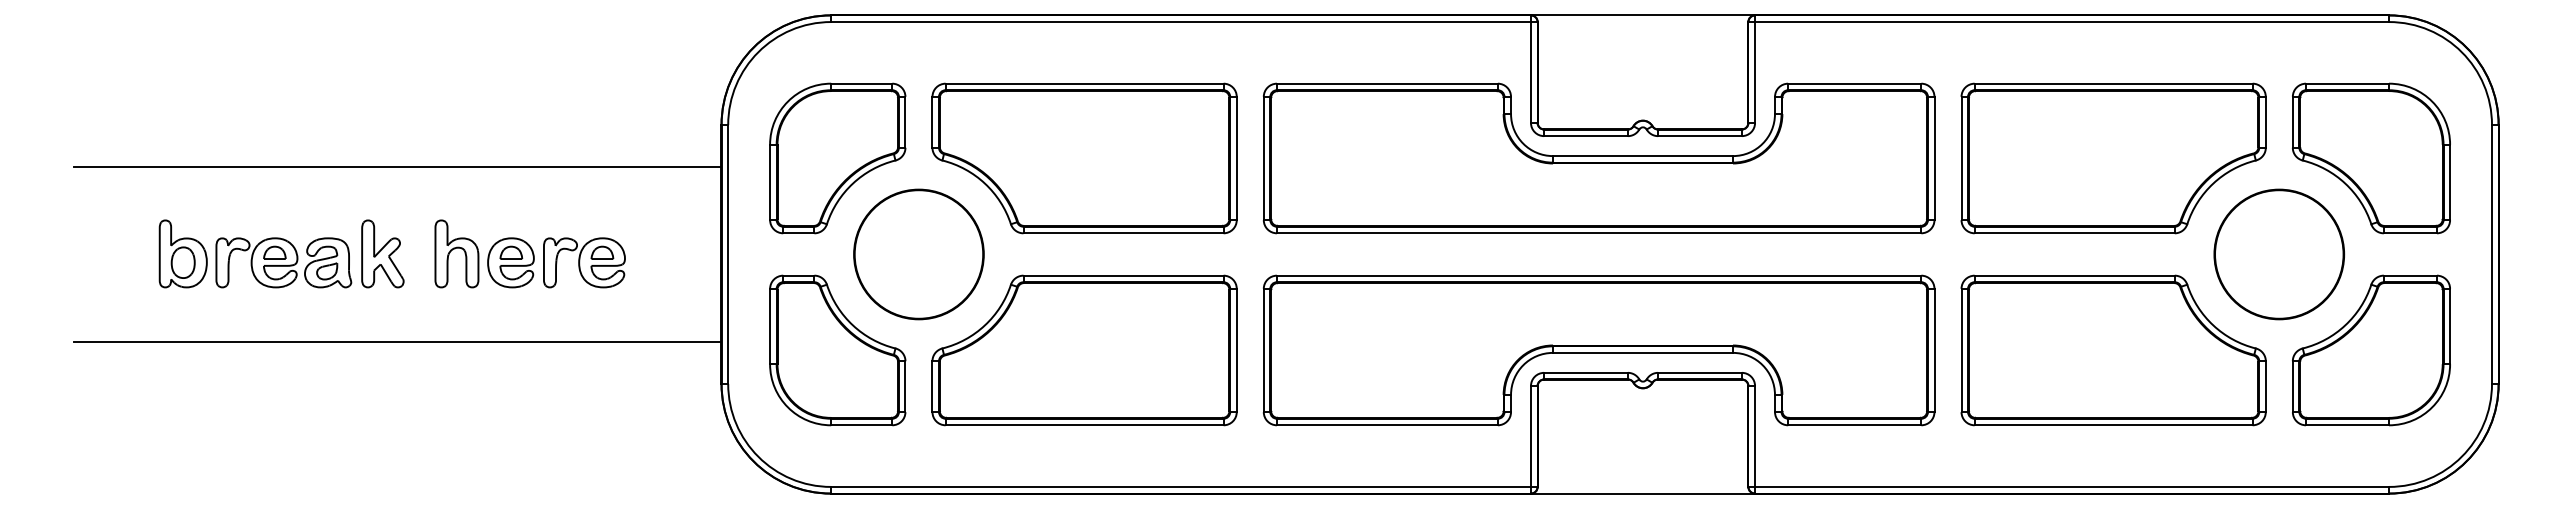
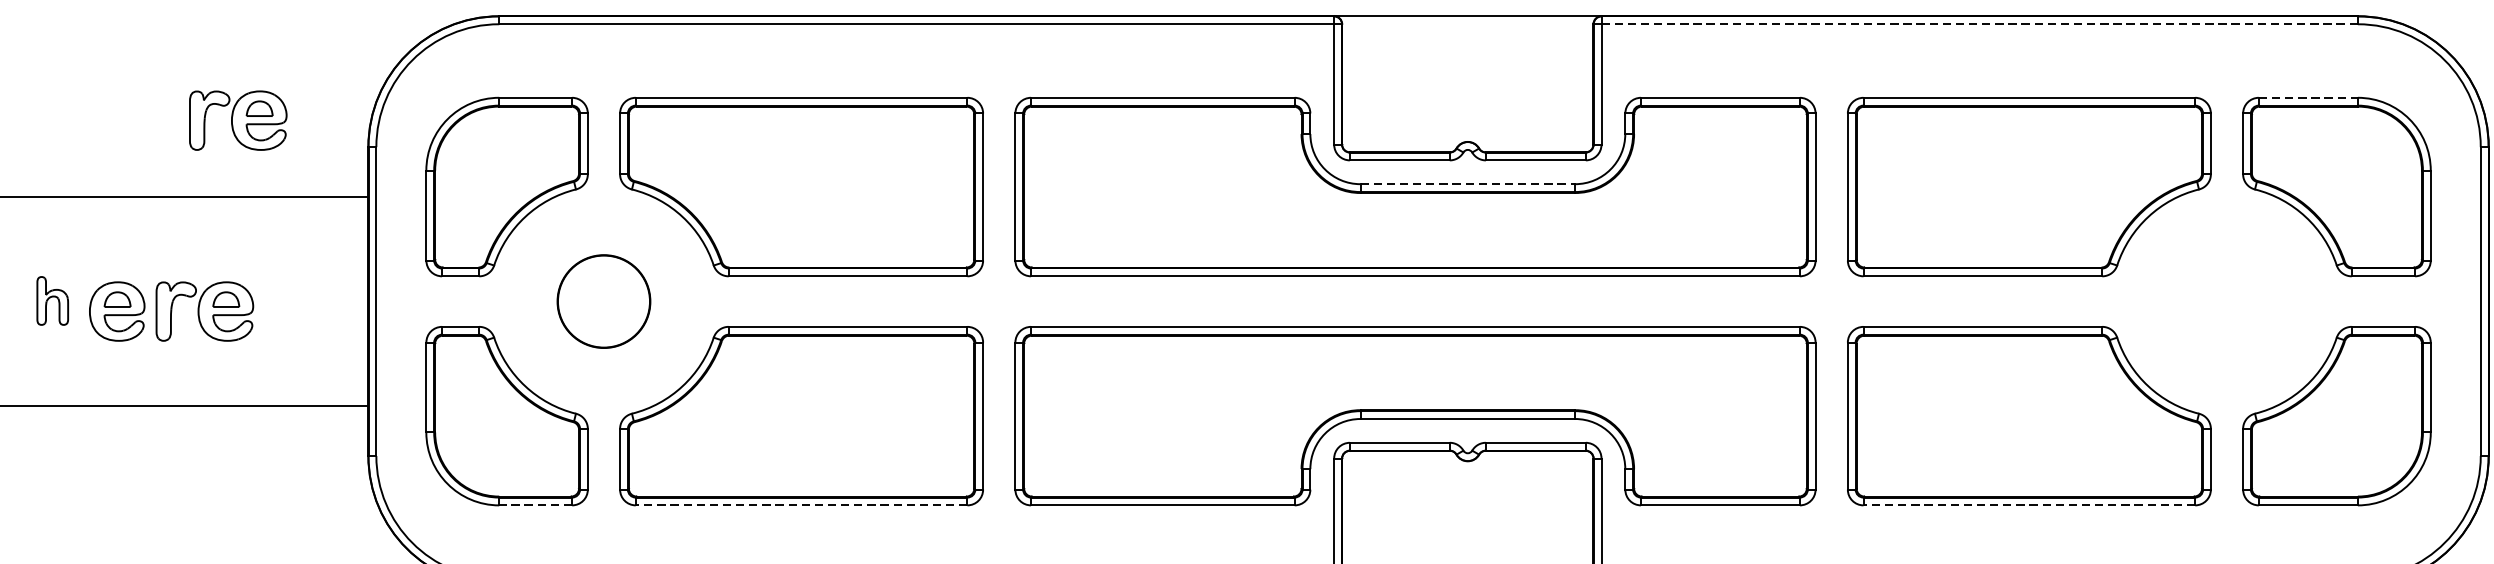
line: (2072, 22) -> (1980, 24), solid -> dashed
line: (2347, 83) -> (2308, 97), solid -> dashed
part: (612, 102) -> (238, 120), added
line: (1643, 156) -> (1468, 184), solid -> dashed
part: (456, 253) -> (52, 300), size x0.6
part: (918, 254) -> (603, 301), size x0.6
part: (2279, 254) -> (2227, 301), removed
line: (861, 425) -> (535, 505), solid -> dashed
line: (1084, 425) -> (801, 505), solid -> dashed
line: (2113, 425) -> (2029, 505), solid -> dashed

